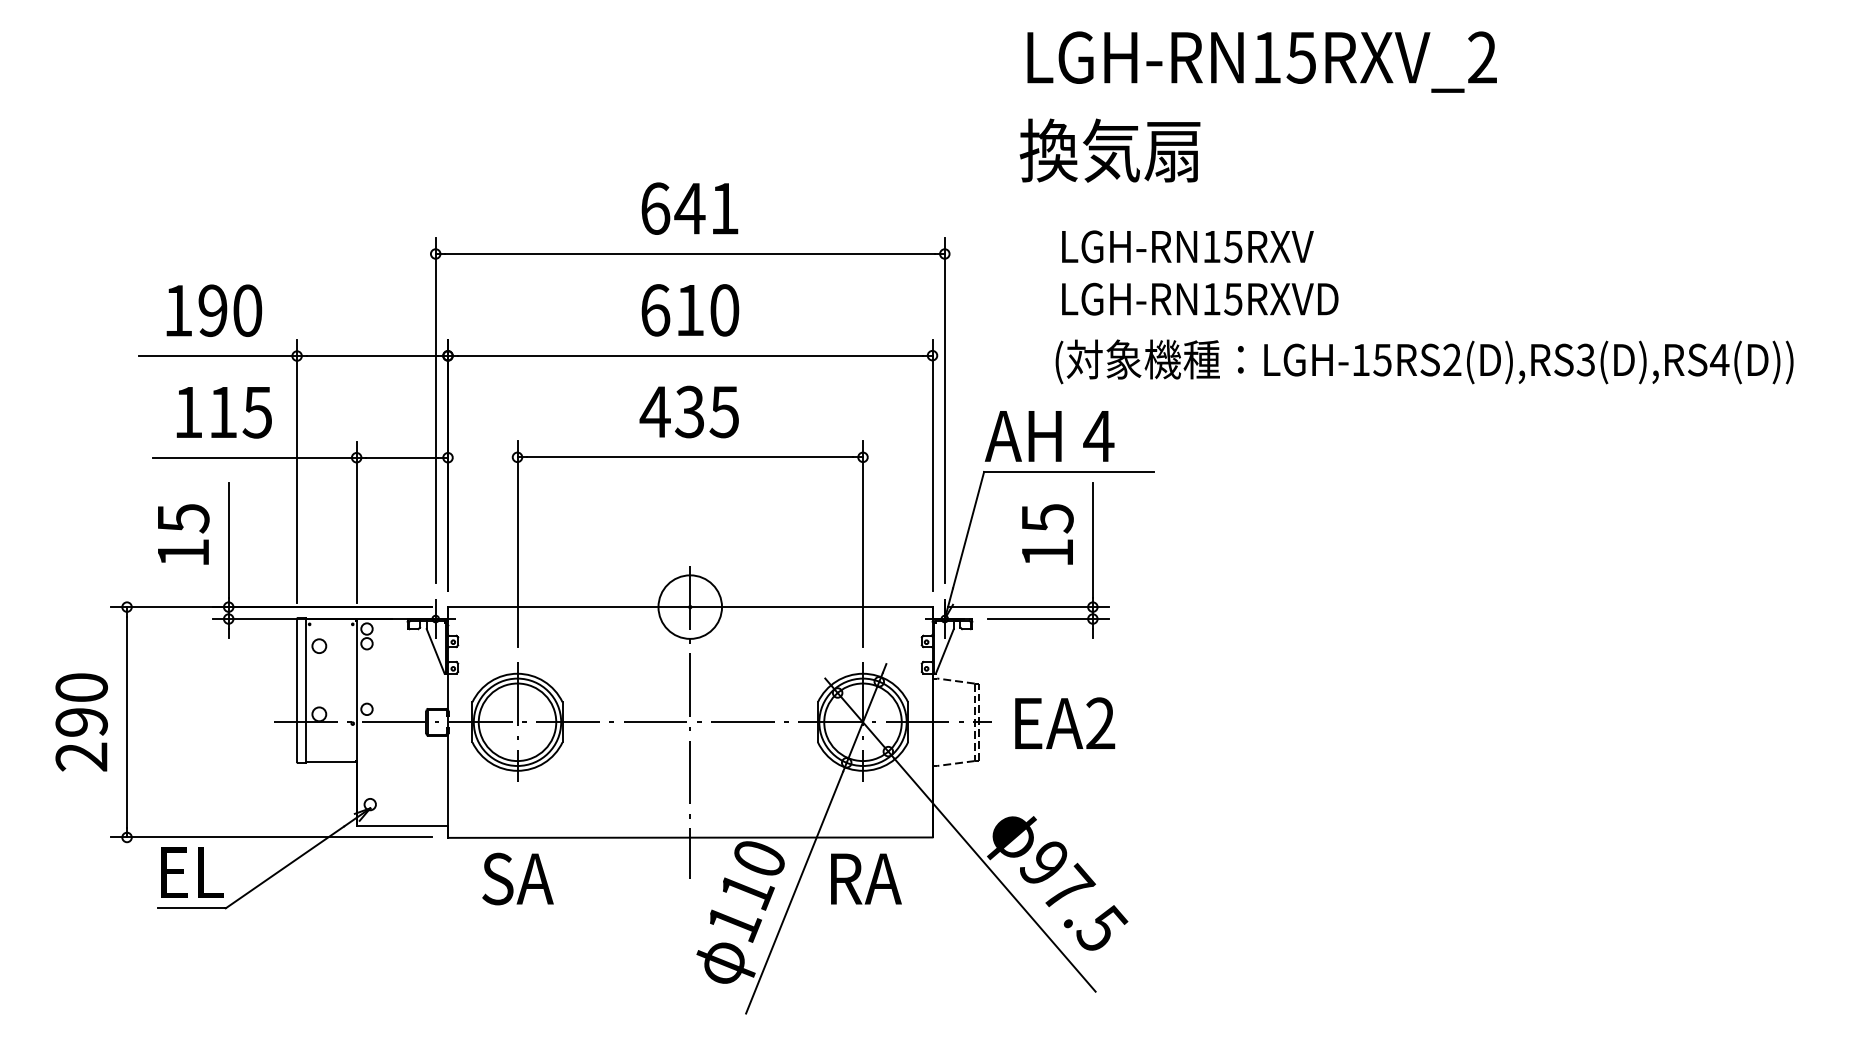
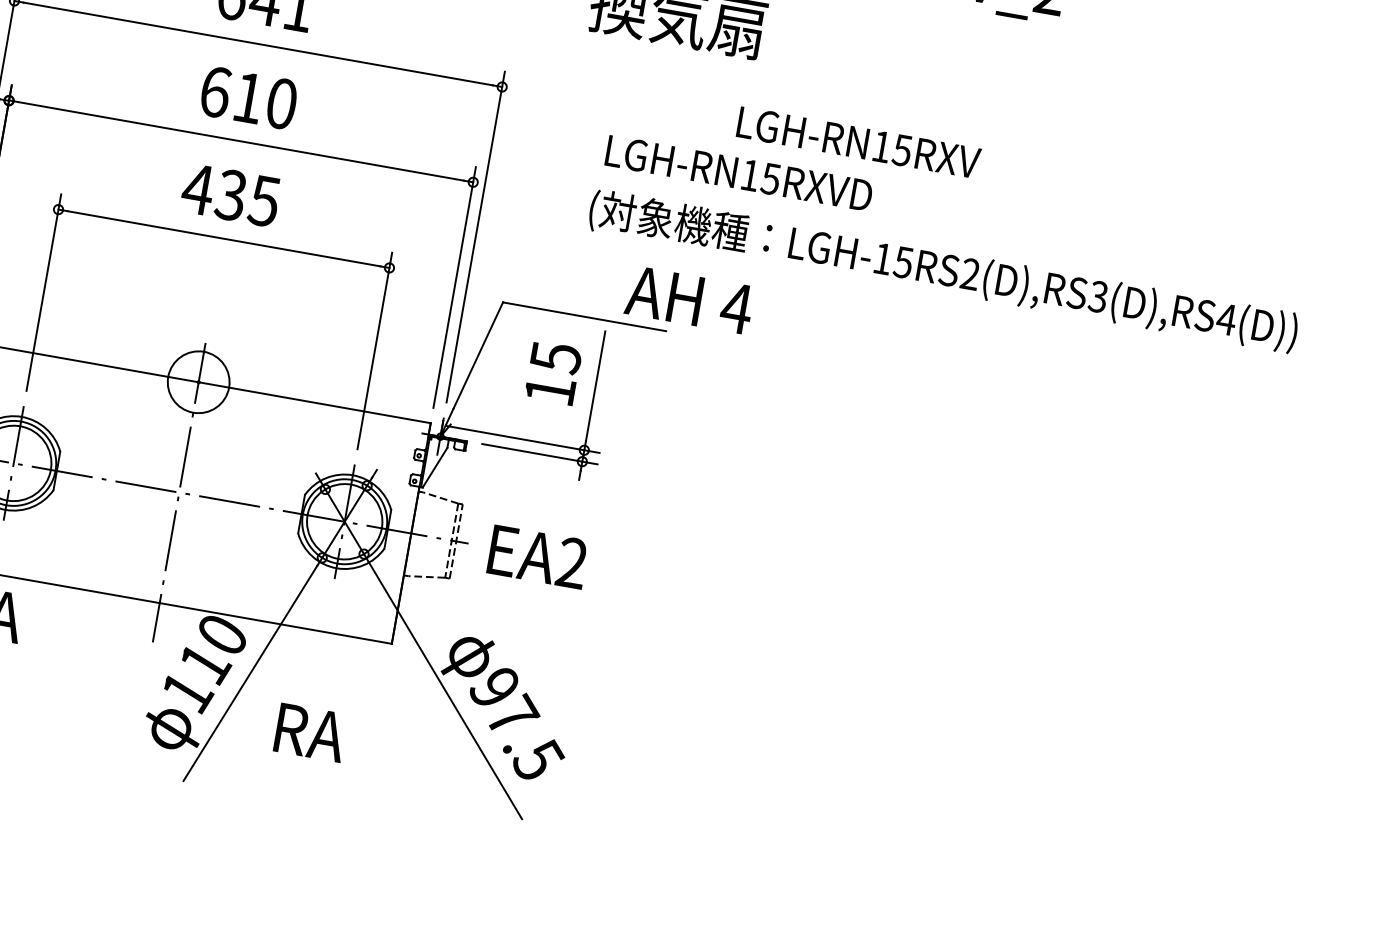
text: (1187, 246) -> (858, 142), moved
text: (1049, 436) -> (689, 300), moved
text: (866, 878) -> (311, 732), moved

